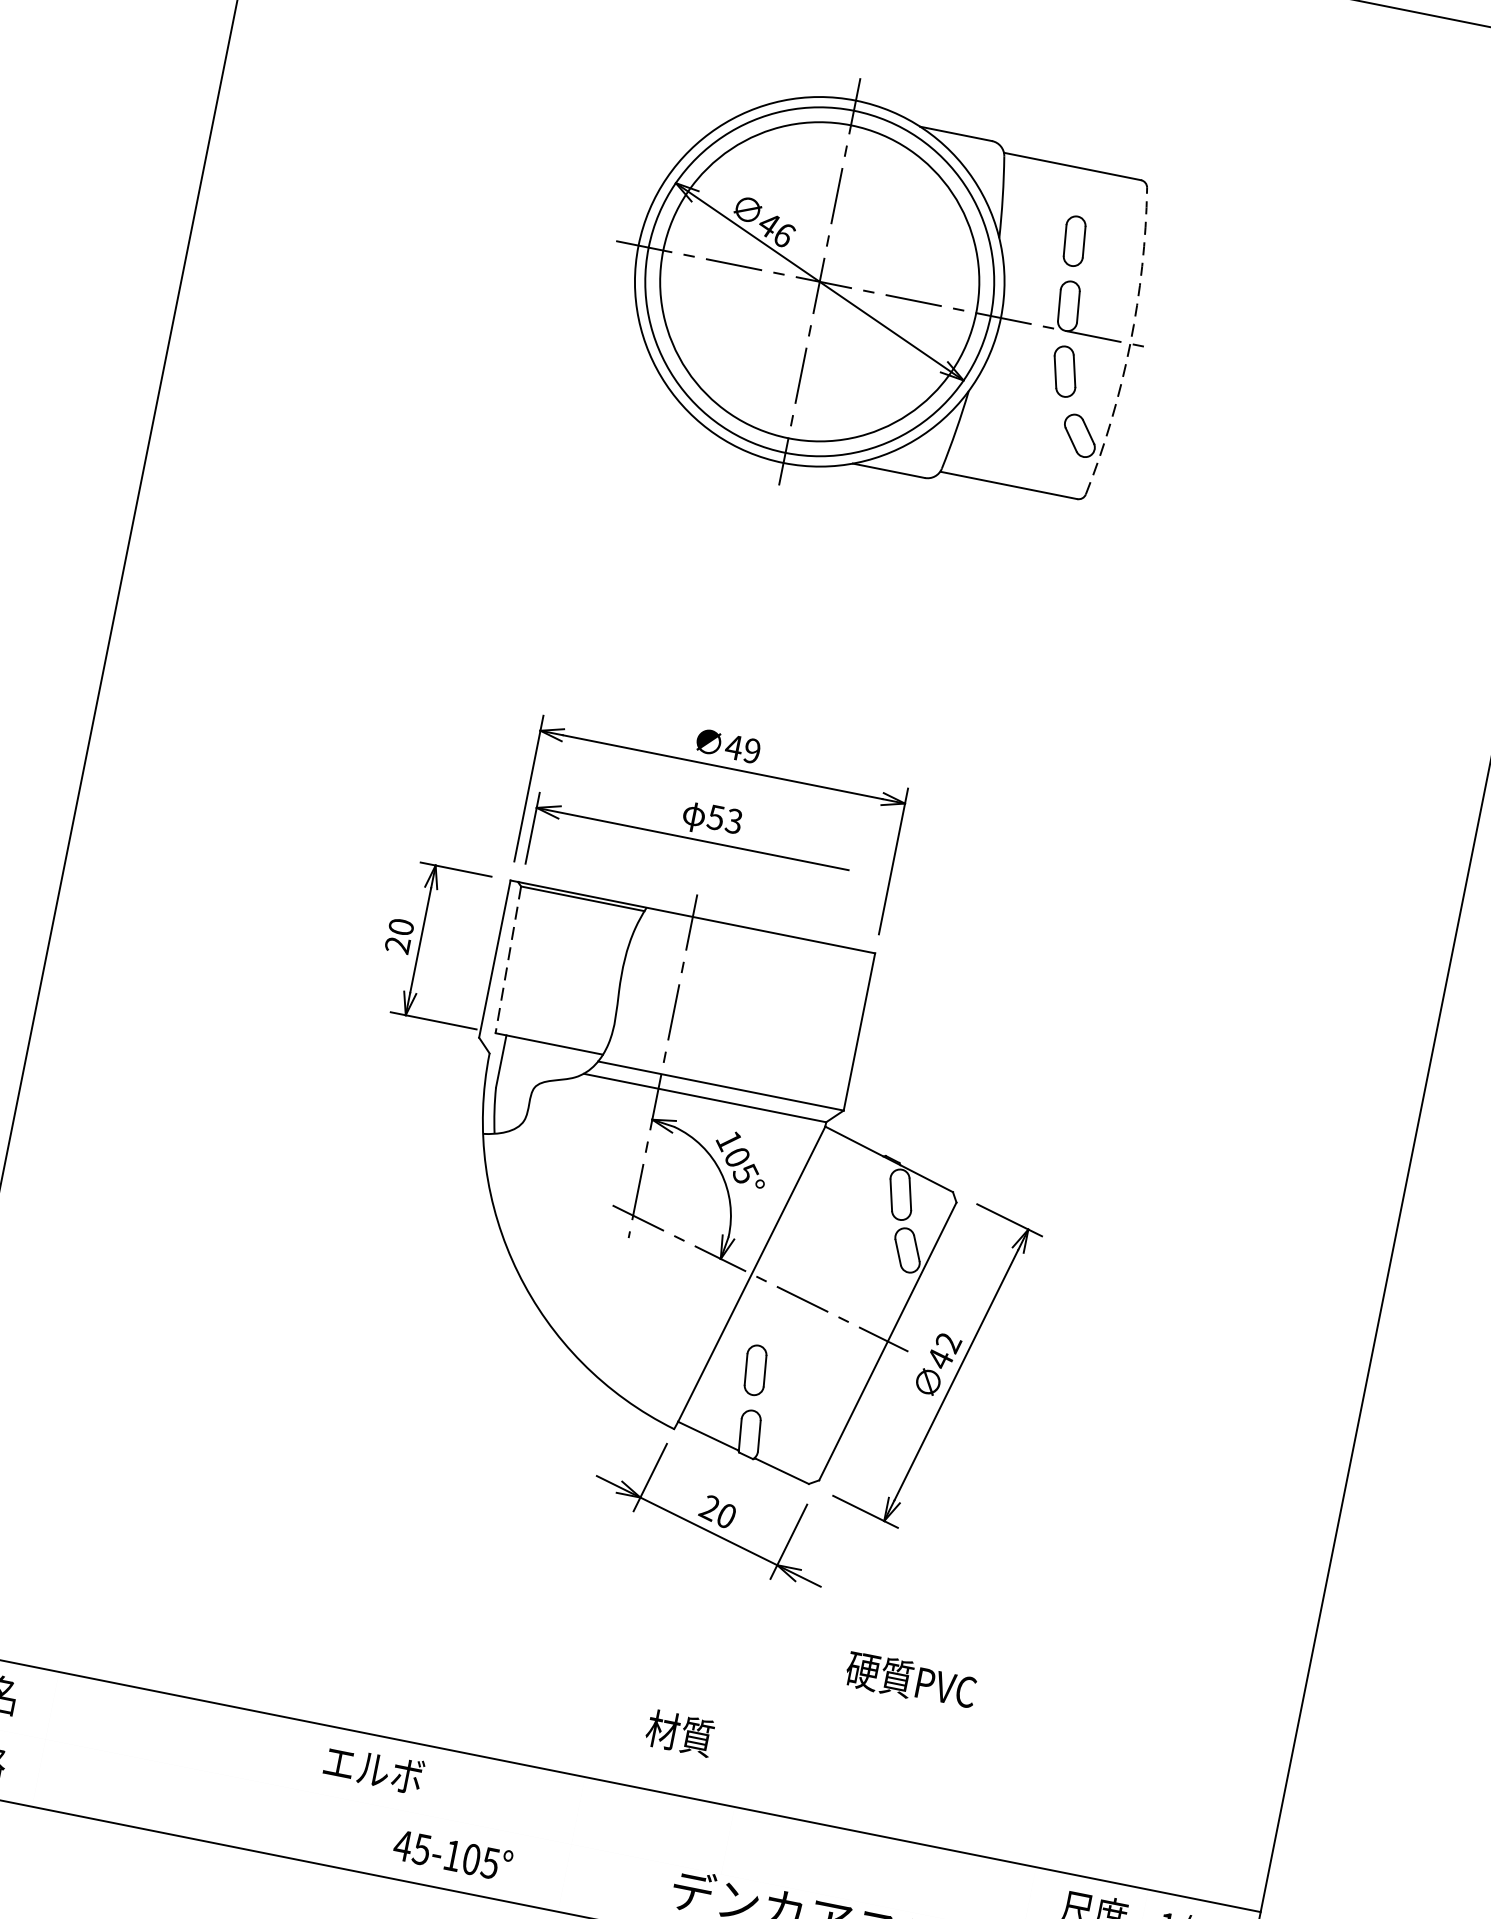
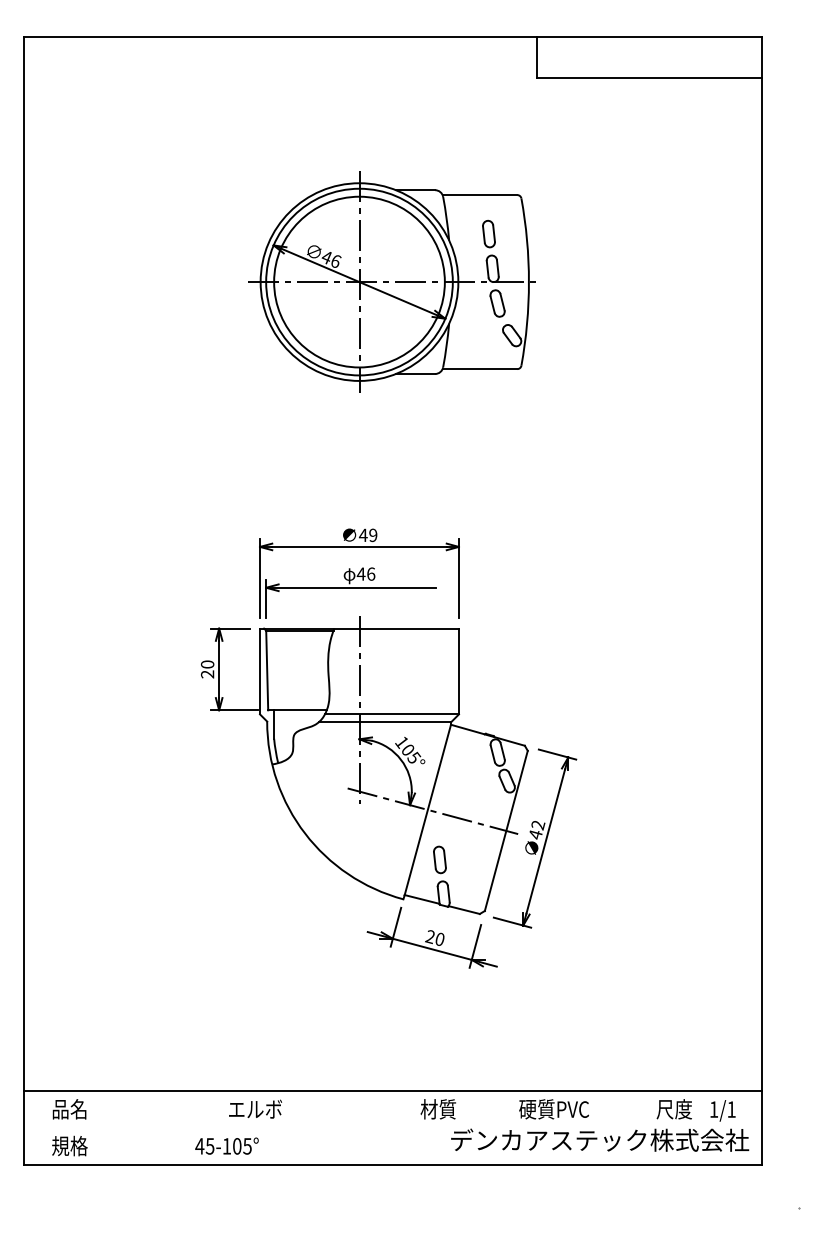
arc: (1129, 344) -> (528, 282), dashed -> solid
text: (724, 818) -> (365, 573), 53 -> 46
line: (508, 959) -> (267, 670), dashed -> solid
text: (910, 1680) -> (553, 1109), moved
text: (678, 1733) -> (437, 1109), moved
text: (374, 1767) -> (255, 1108), moved
text: (452, 1853) -> (226, 1145), moved

